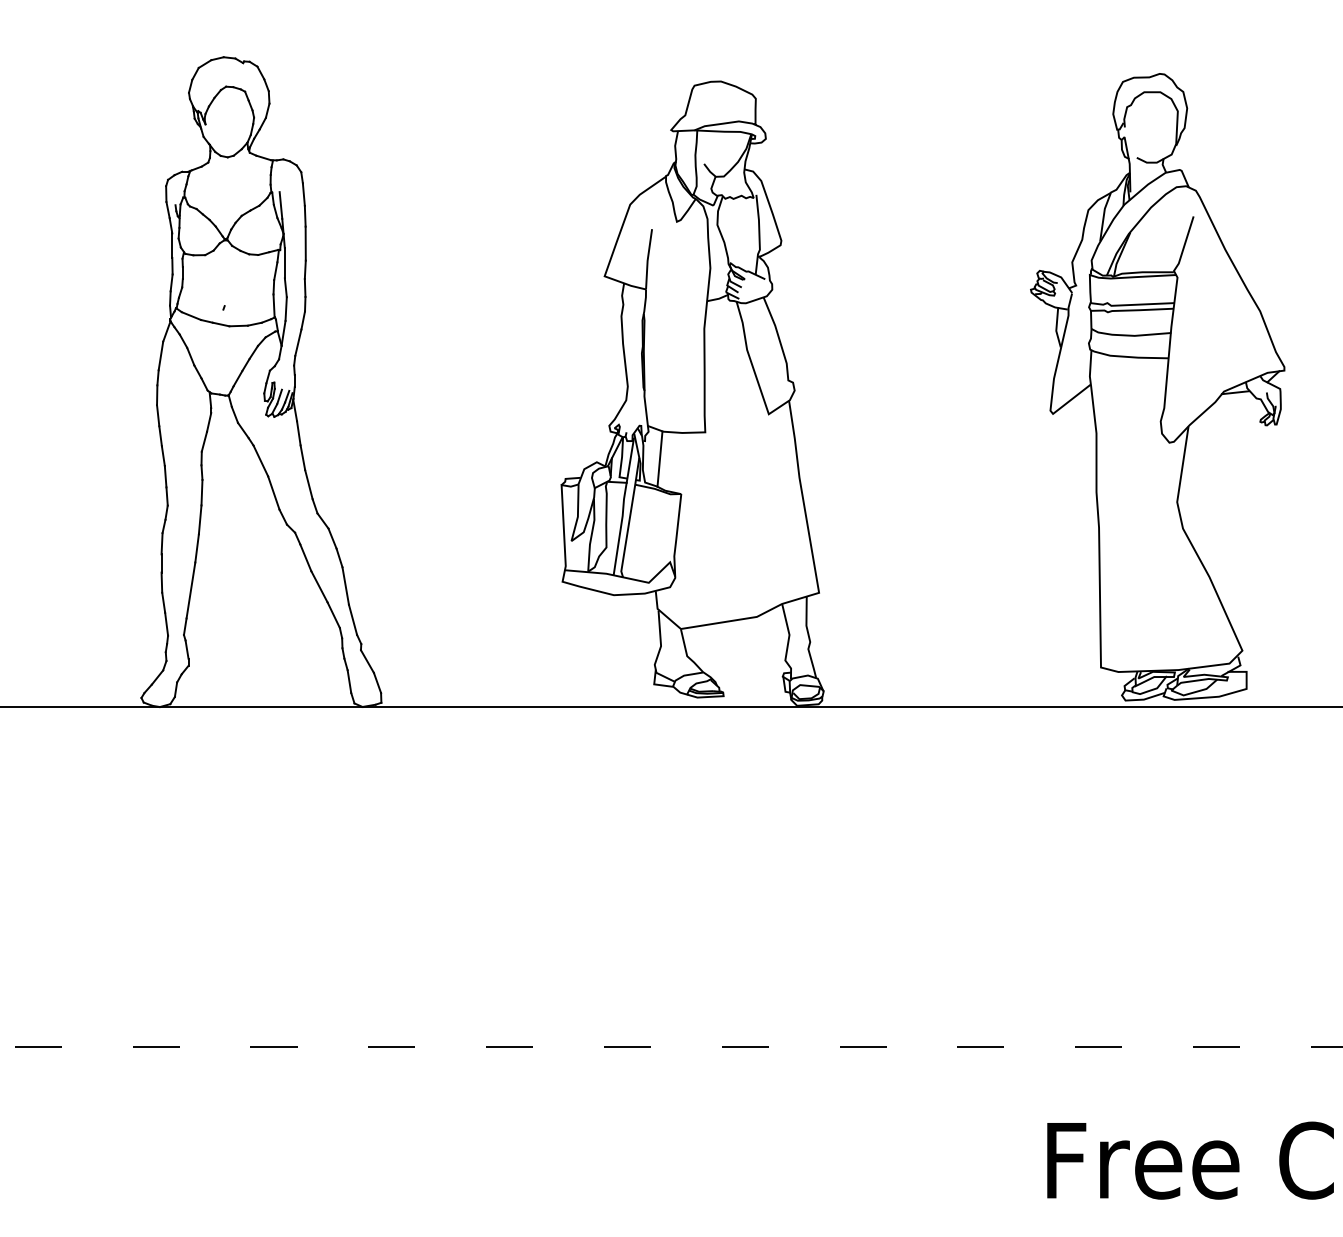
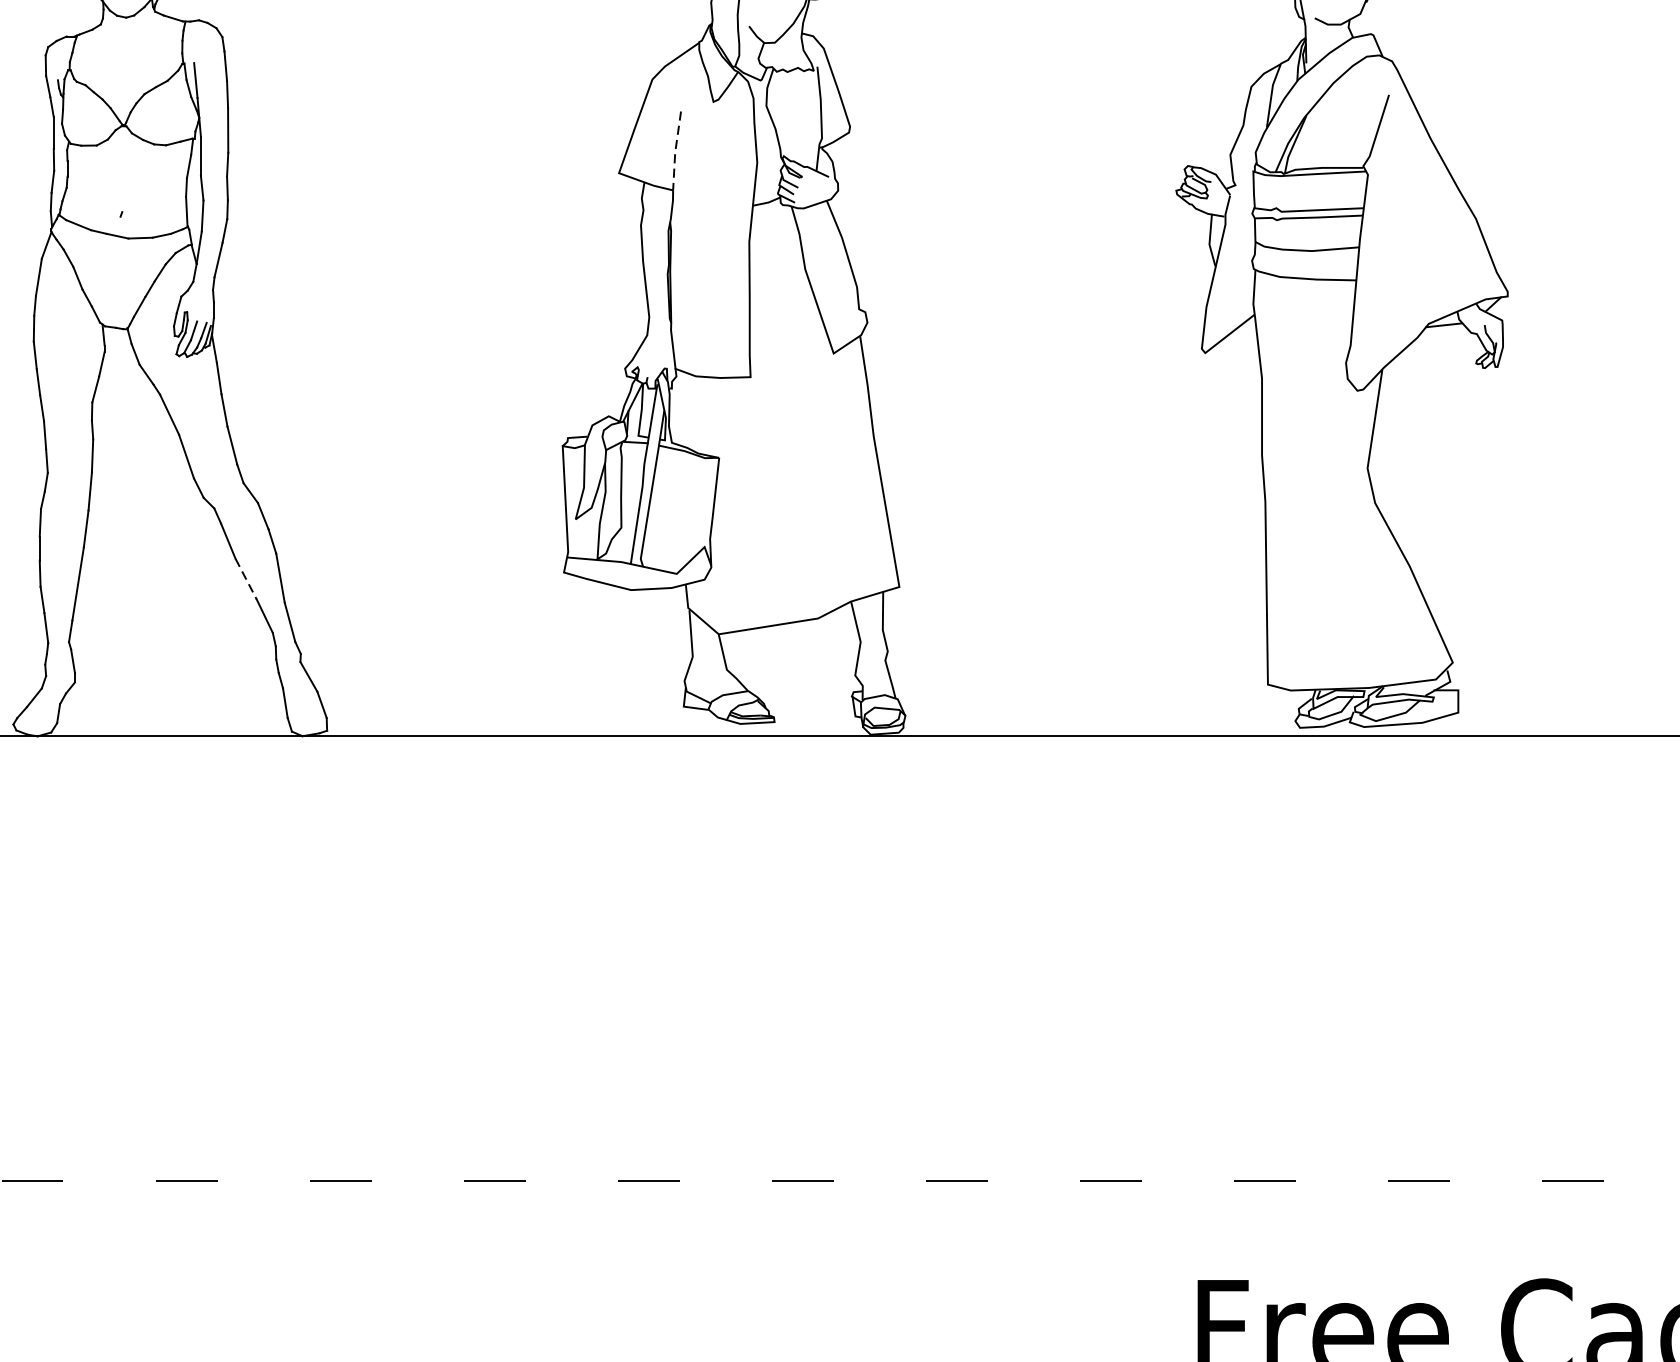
line: (647, 259) -> (675, 151), solid -> dashed
line: (659, 458) -> (690, 411), removed
line: (319, 586) -> (246, 578), solid -> dashed

